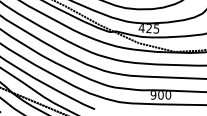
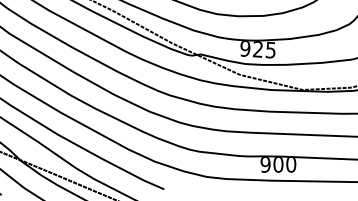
text: (141, 28) -> (244, 49), 425 -> 925

